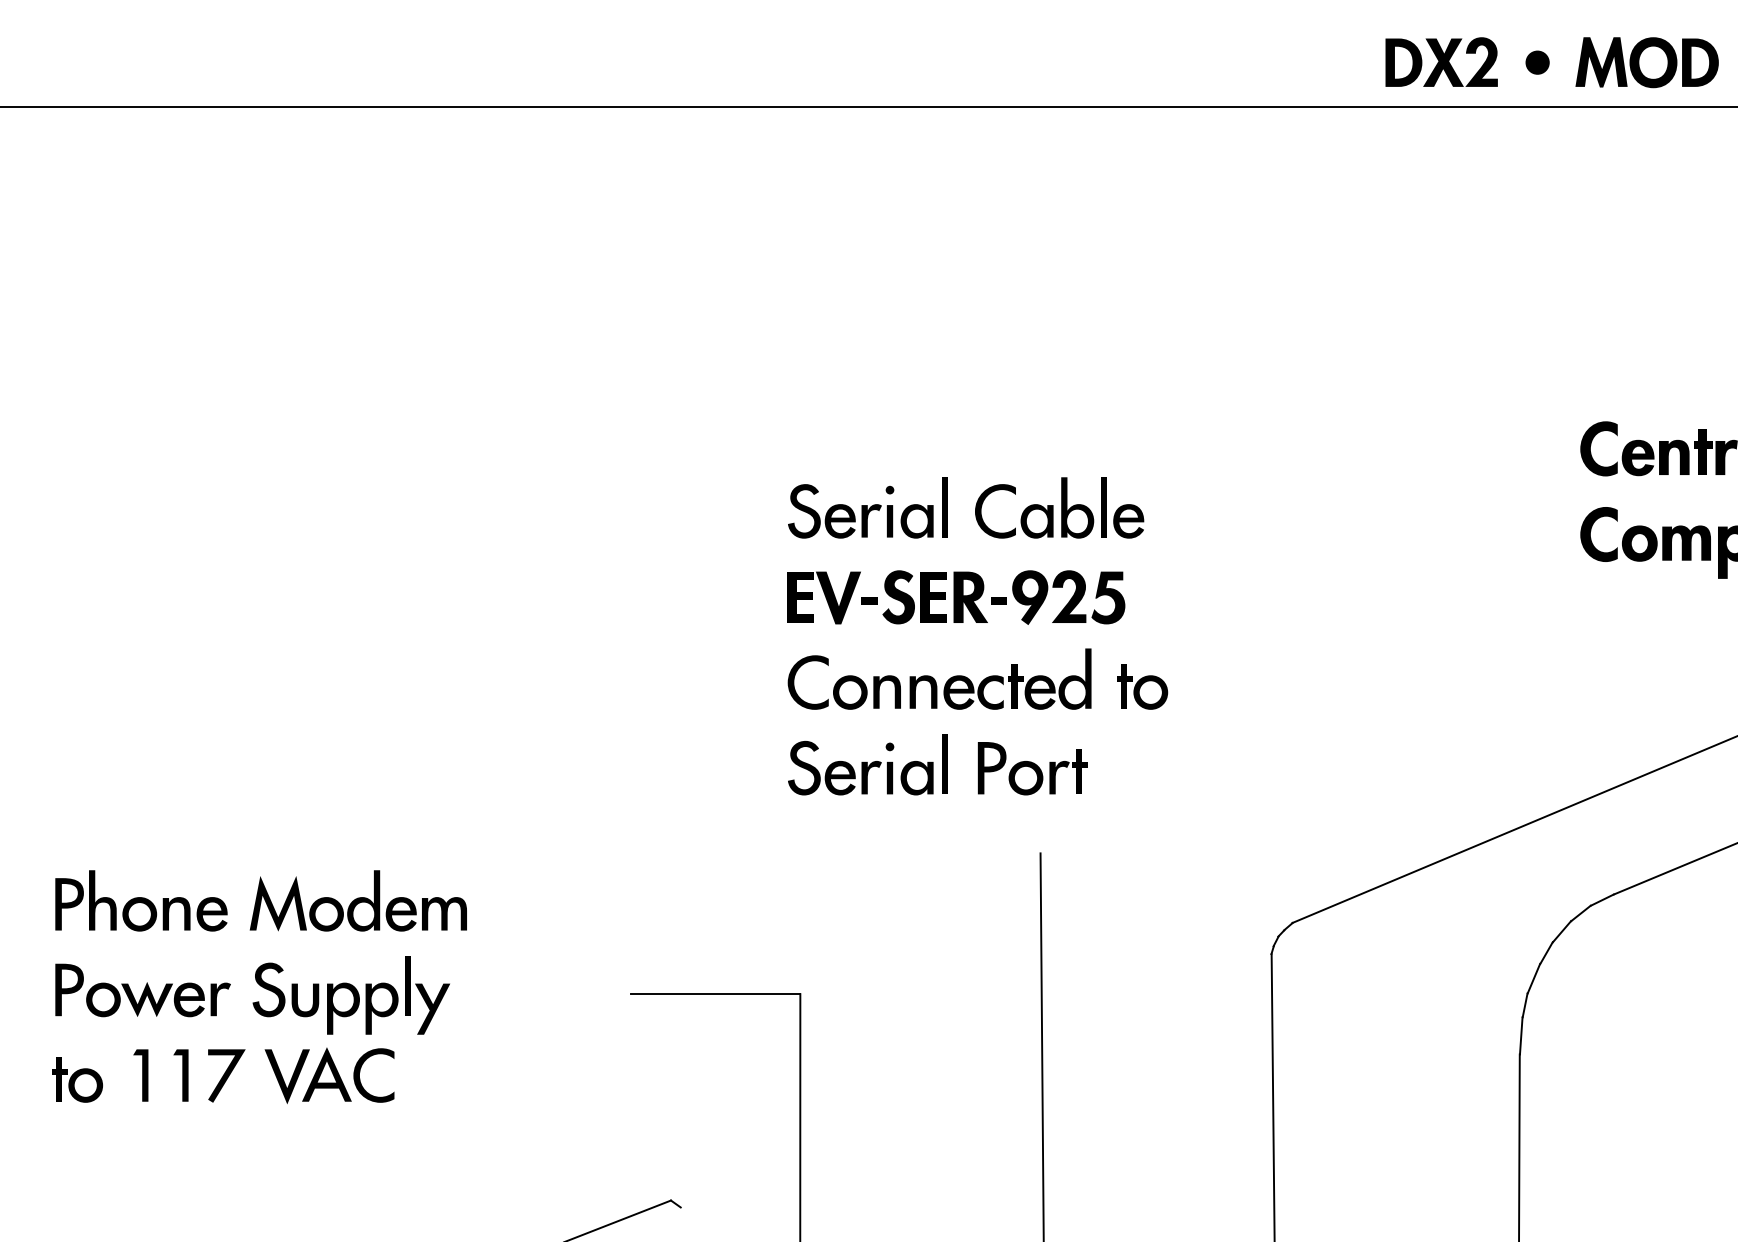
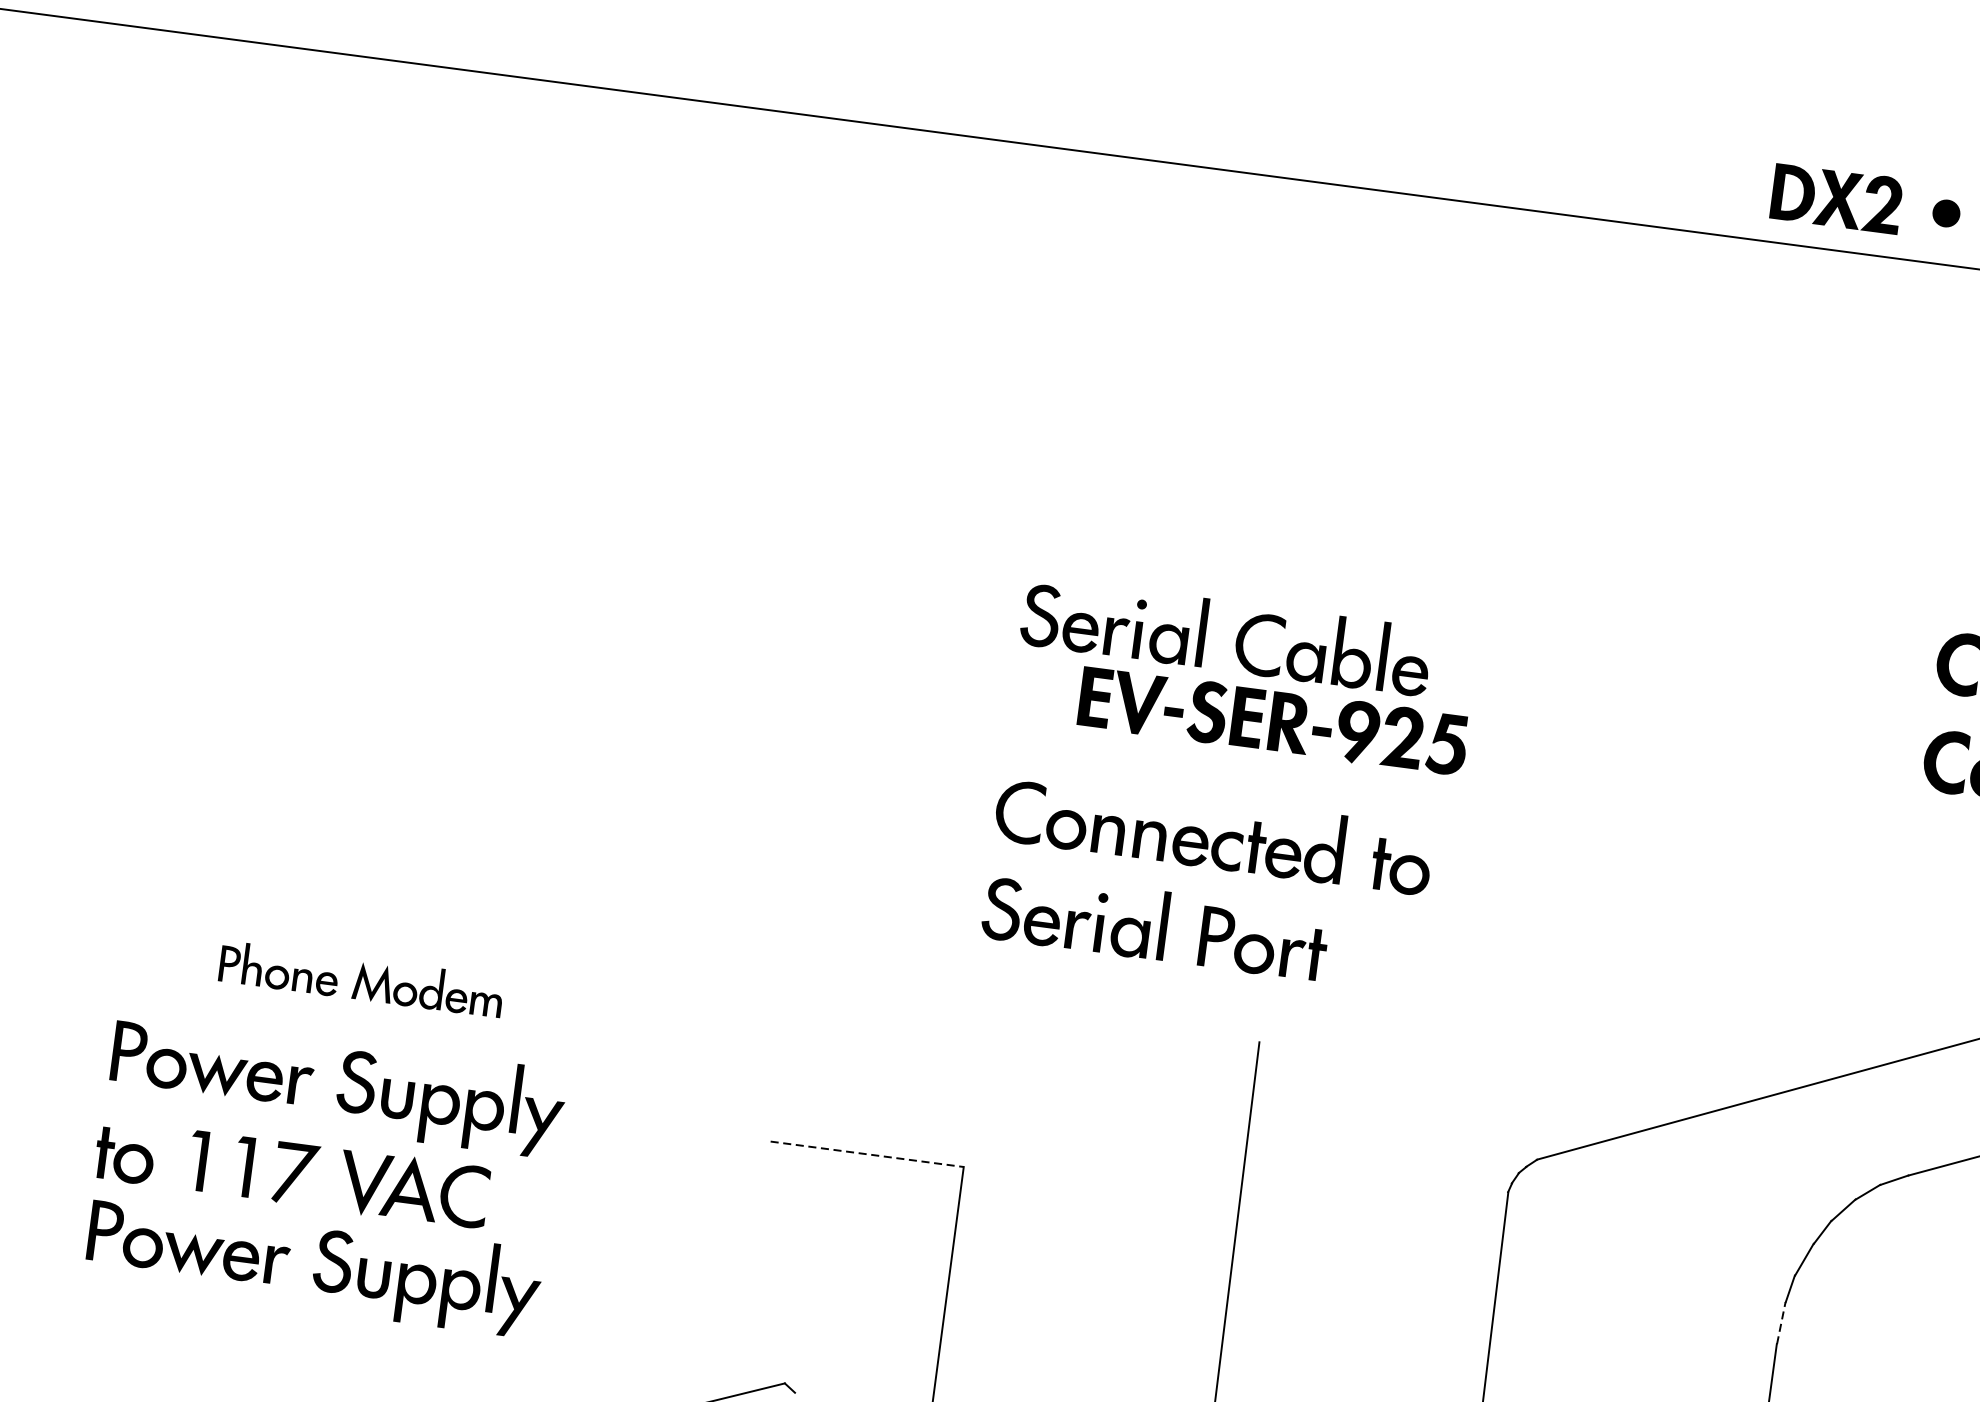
part: (956, 597) -> (1273, 721), moved
part: (260, 900) -> (360, 978), size x0.6
line: (716, 994) -> (867, 1154), solid -> dashed
line: (1521, 1035) -> (1781, 1322), solid -> dashed
part: (252, 1159) -> (312, 1273), added

